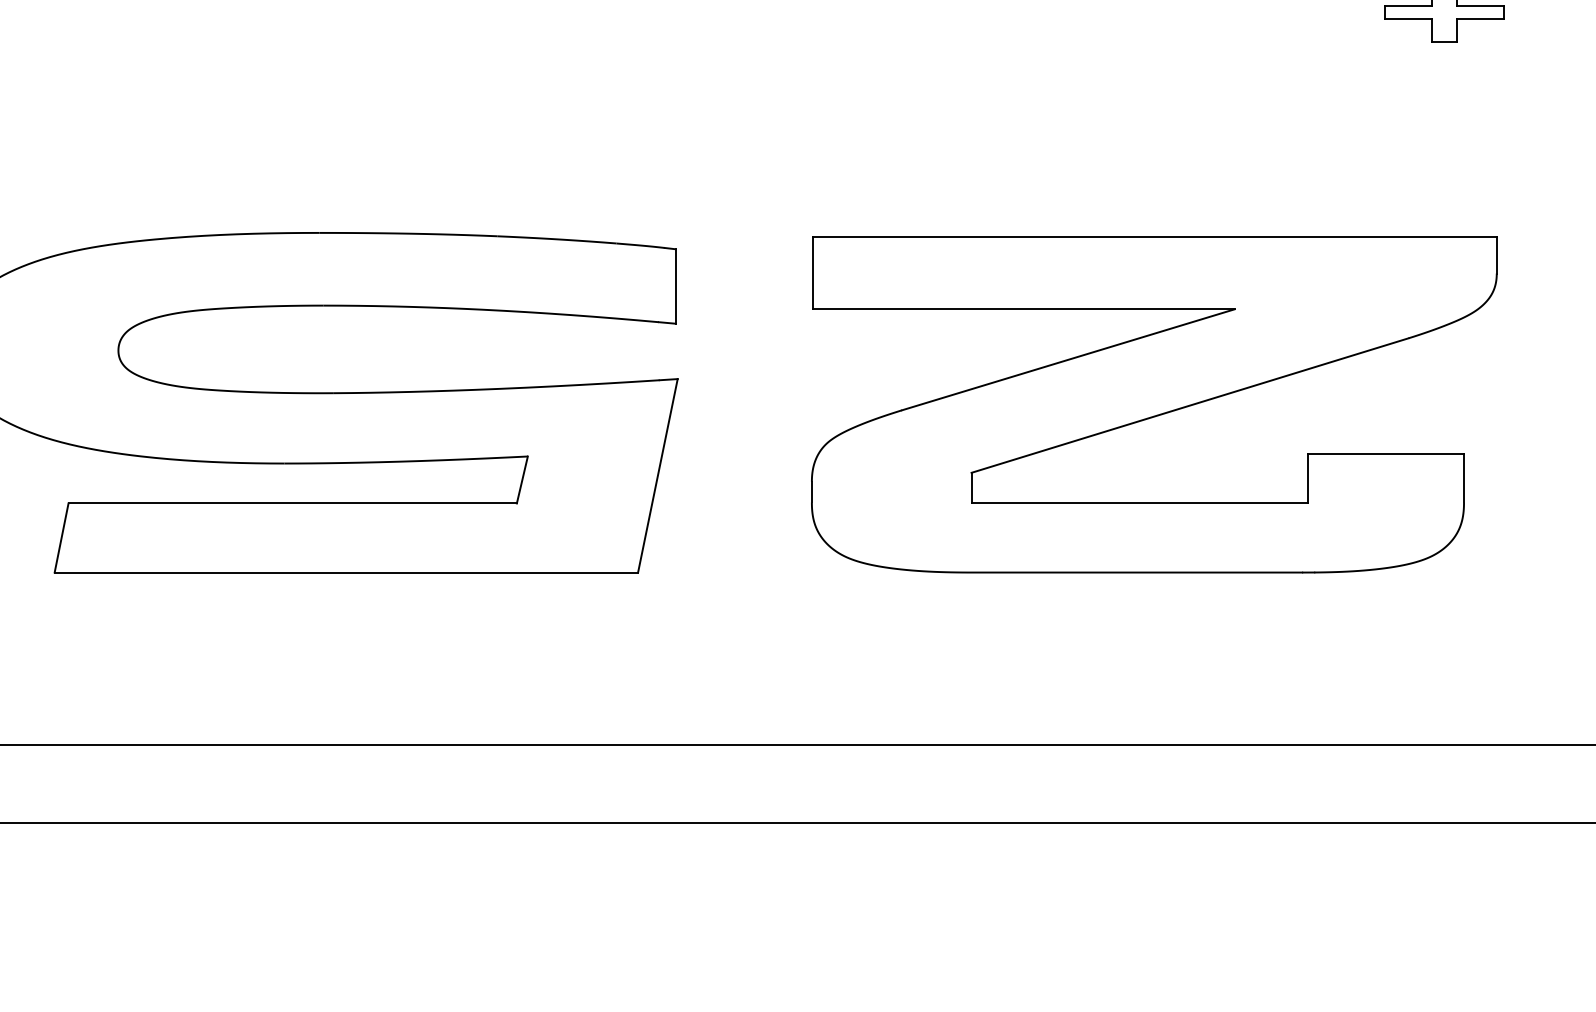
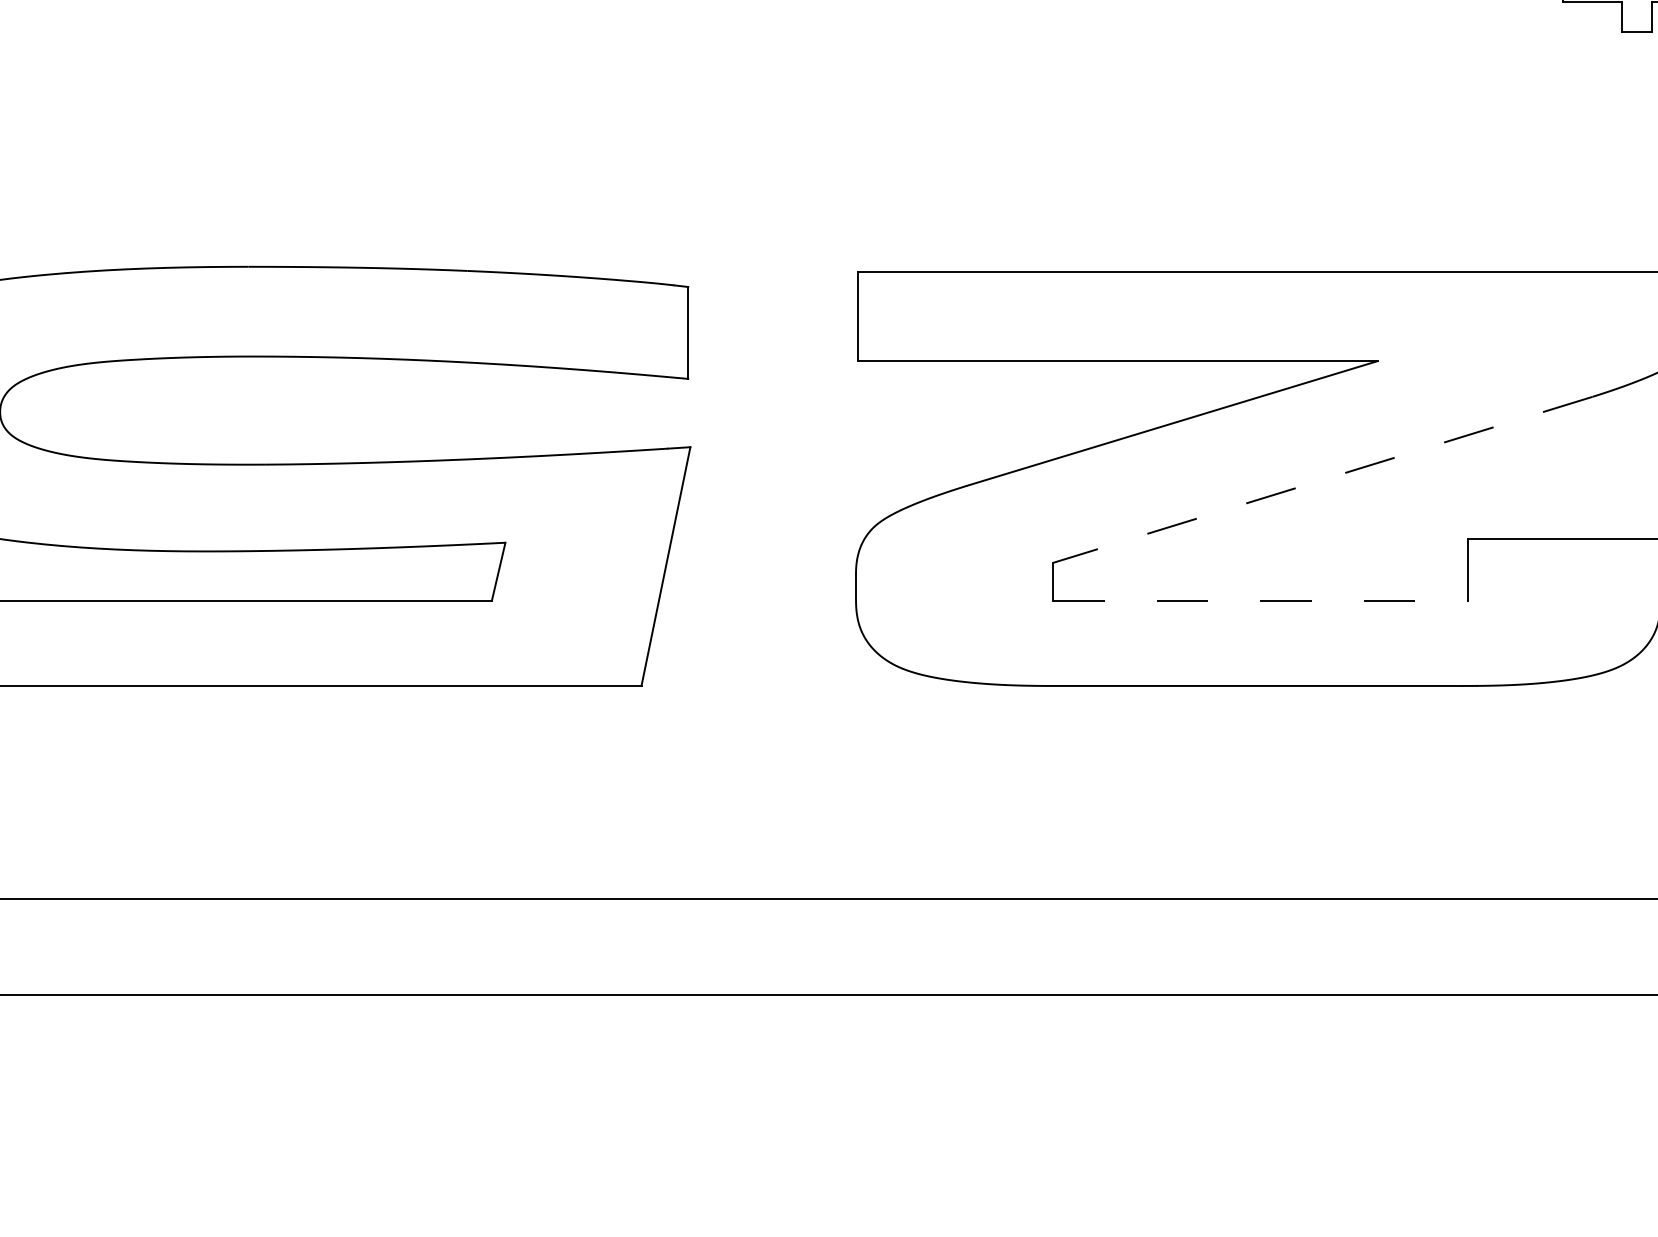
line: (1190, 405) -> (1323, 479), solid -> dashed
line: (1140, 503) -> (1261, 600), solid -> dashed

